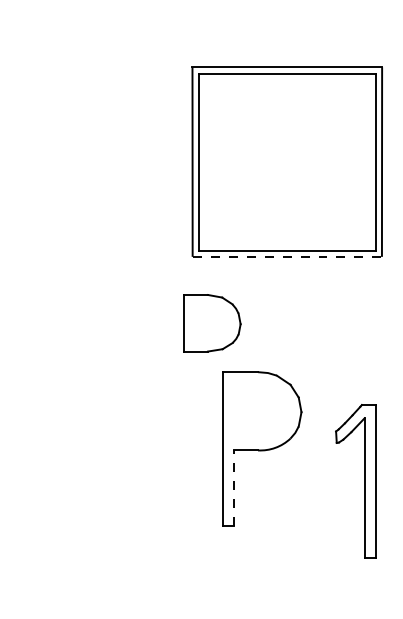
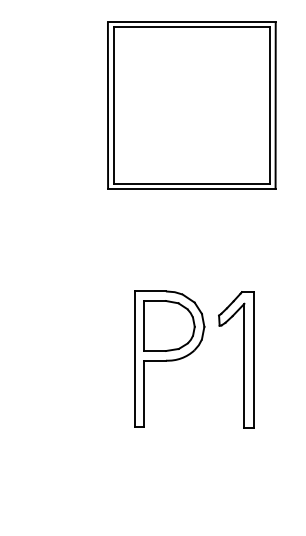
line: (287, 256) -> (192, 189), dashed -> solid
part: (212, 323) -> (169, 326), moved
part: (364, 481) -> (244, 359), moved
line: (233, 488) -> (144, 394), dashed -> solid

